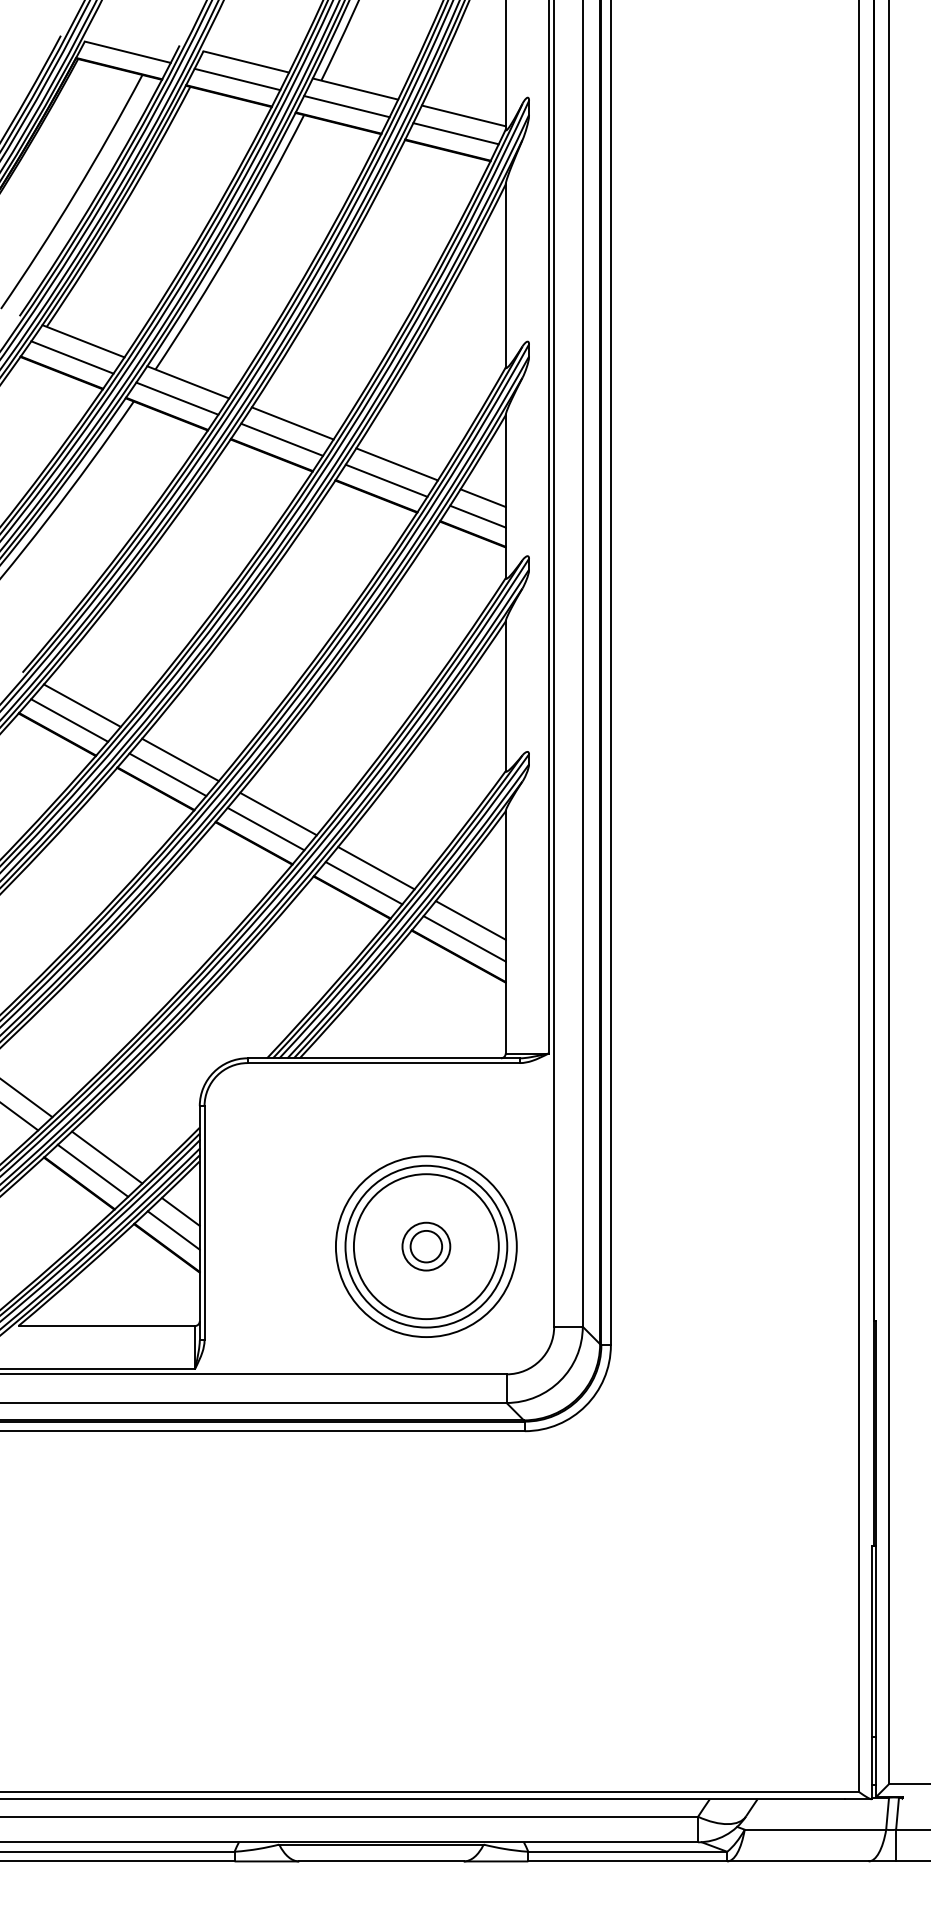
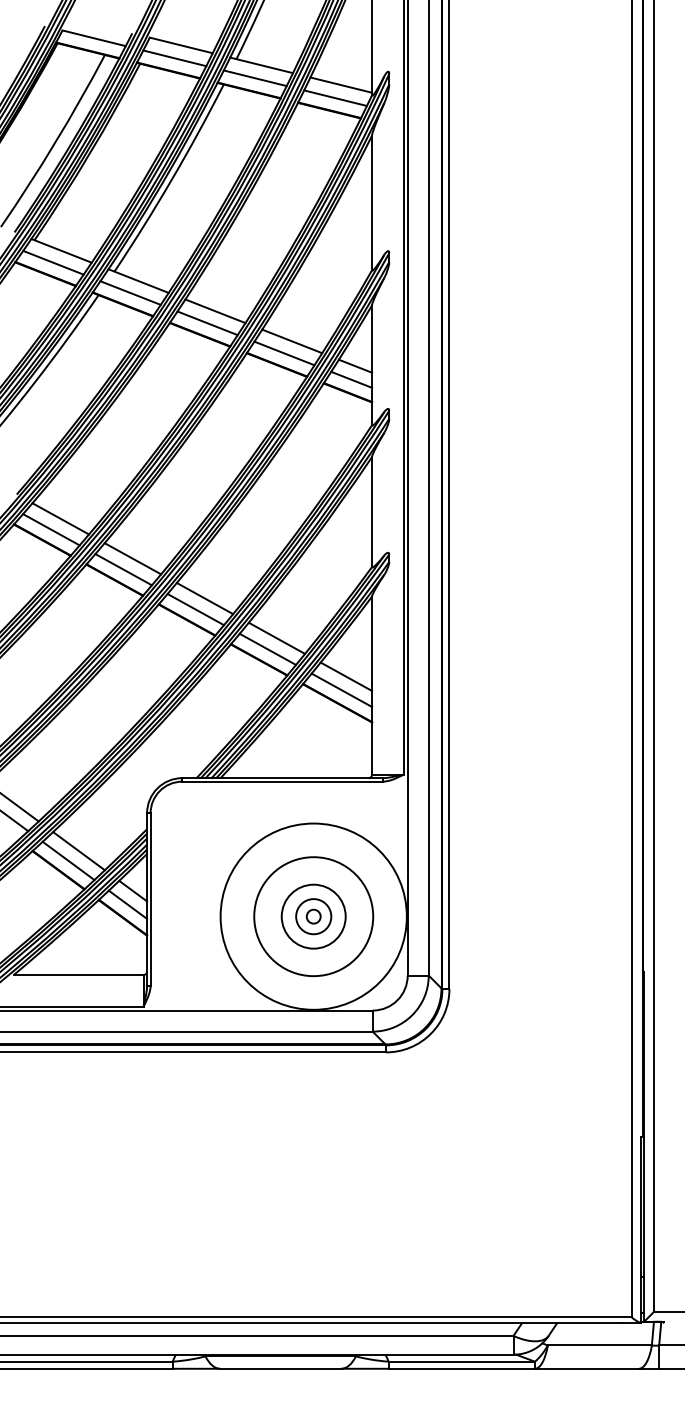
circle: (425, 1246) -> (313, 916), size x0.6
circle: (425, 1246) -> (313, 916), size x1.4
circle: (426, 1246) -> (313, 916), size x0.6

